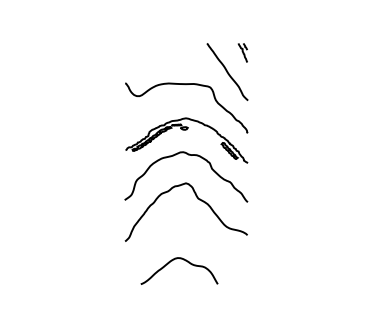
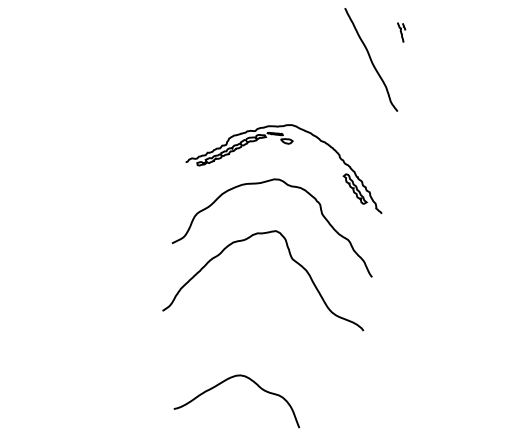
part: (242, 52) -> (400, 31), size x0.6
curve: (185, 85) -> (299, 71), removed
curve: (183, 260) -> (249, 380), moved

